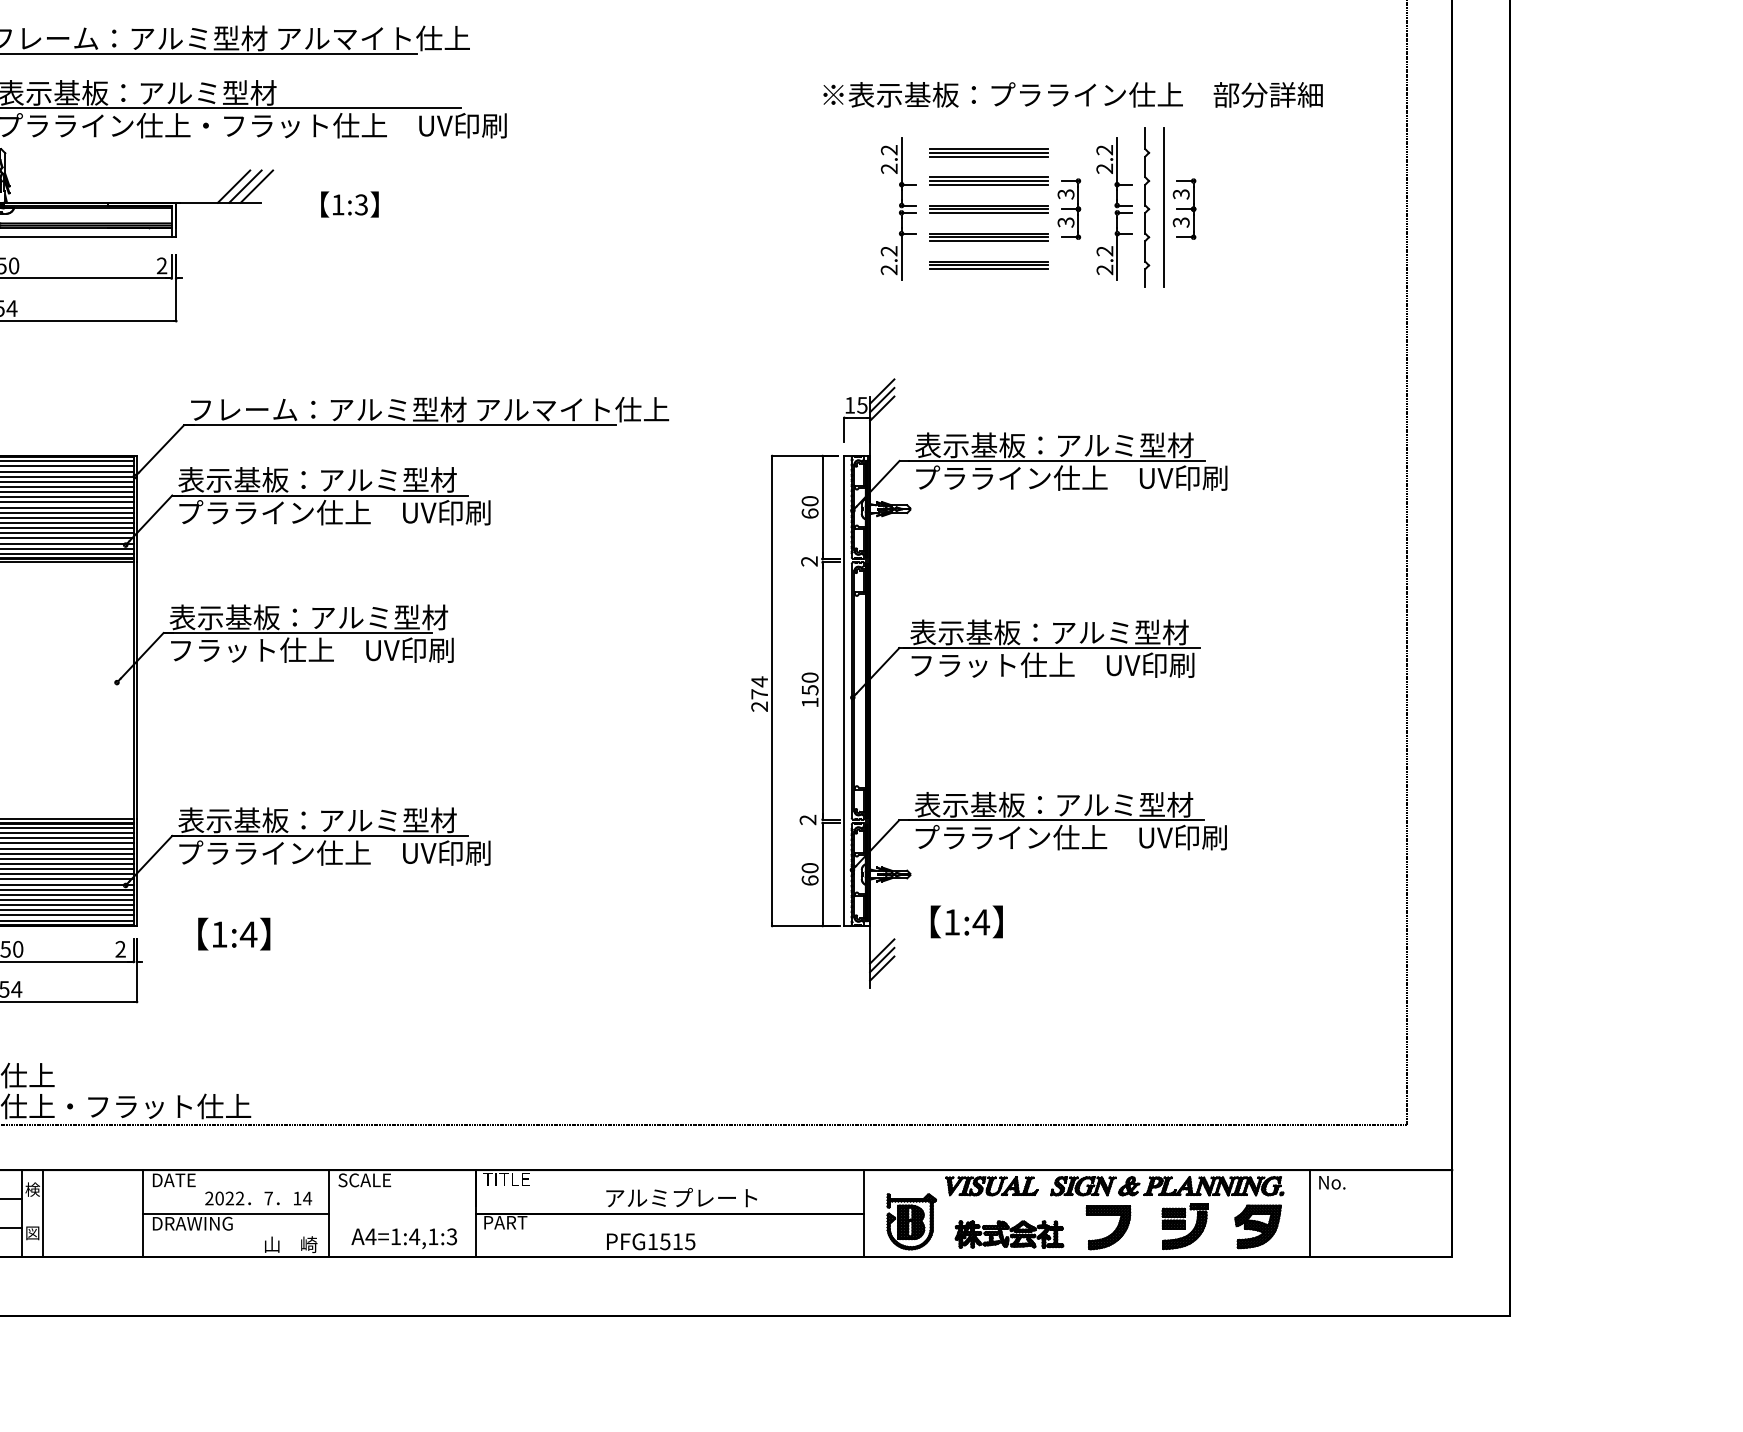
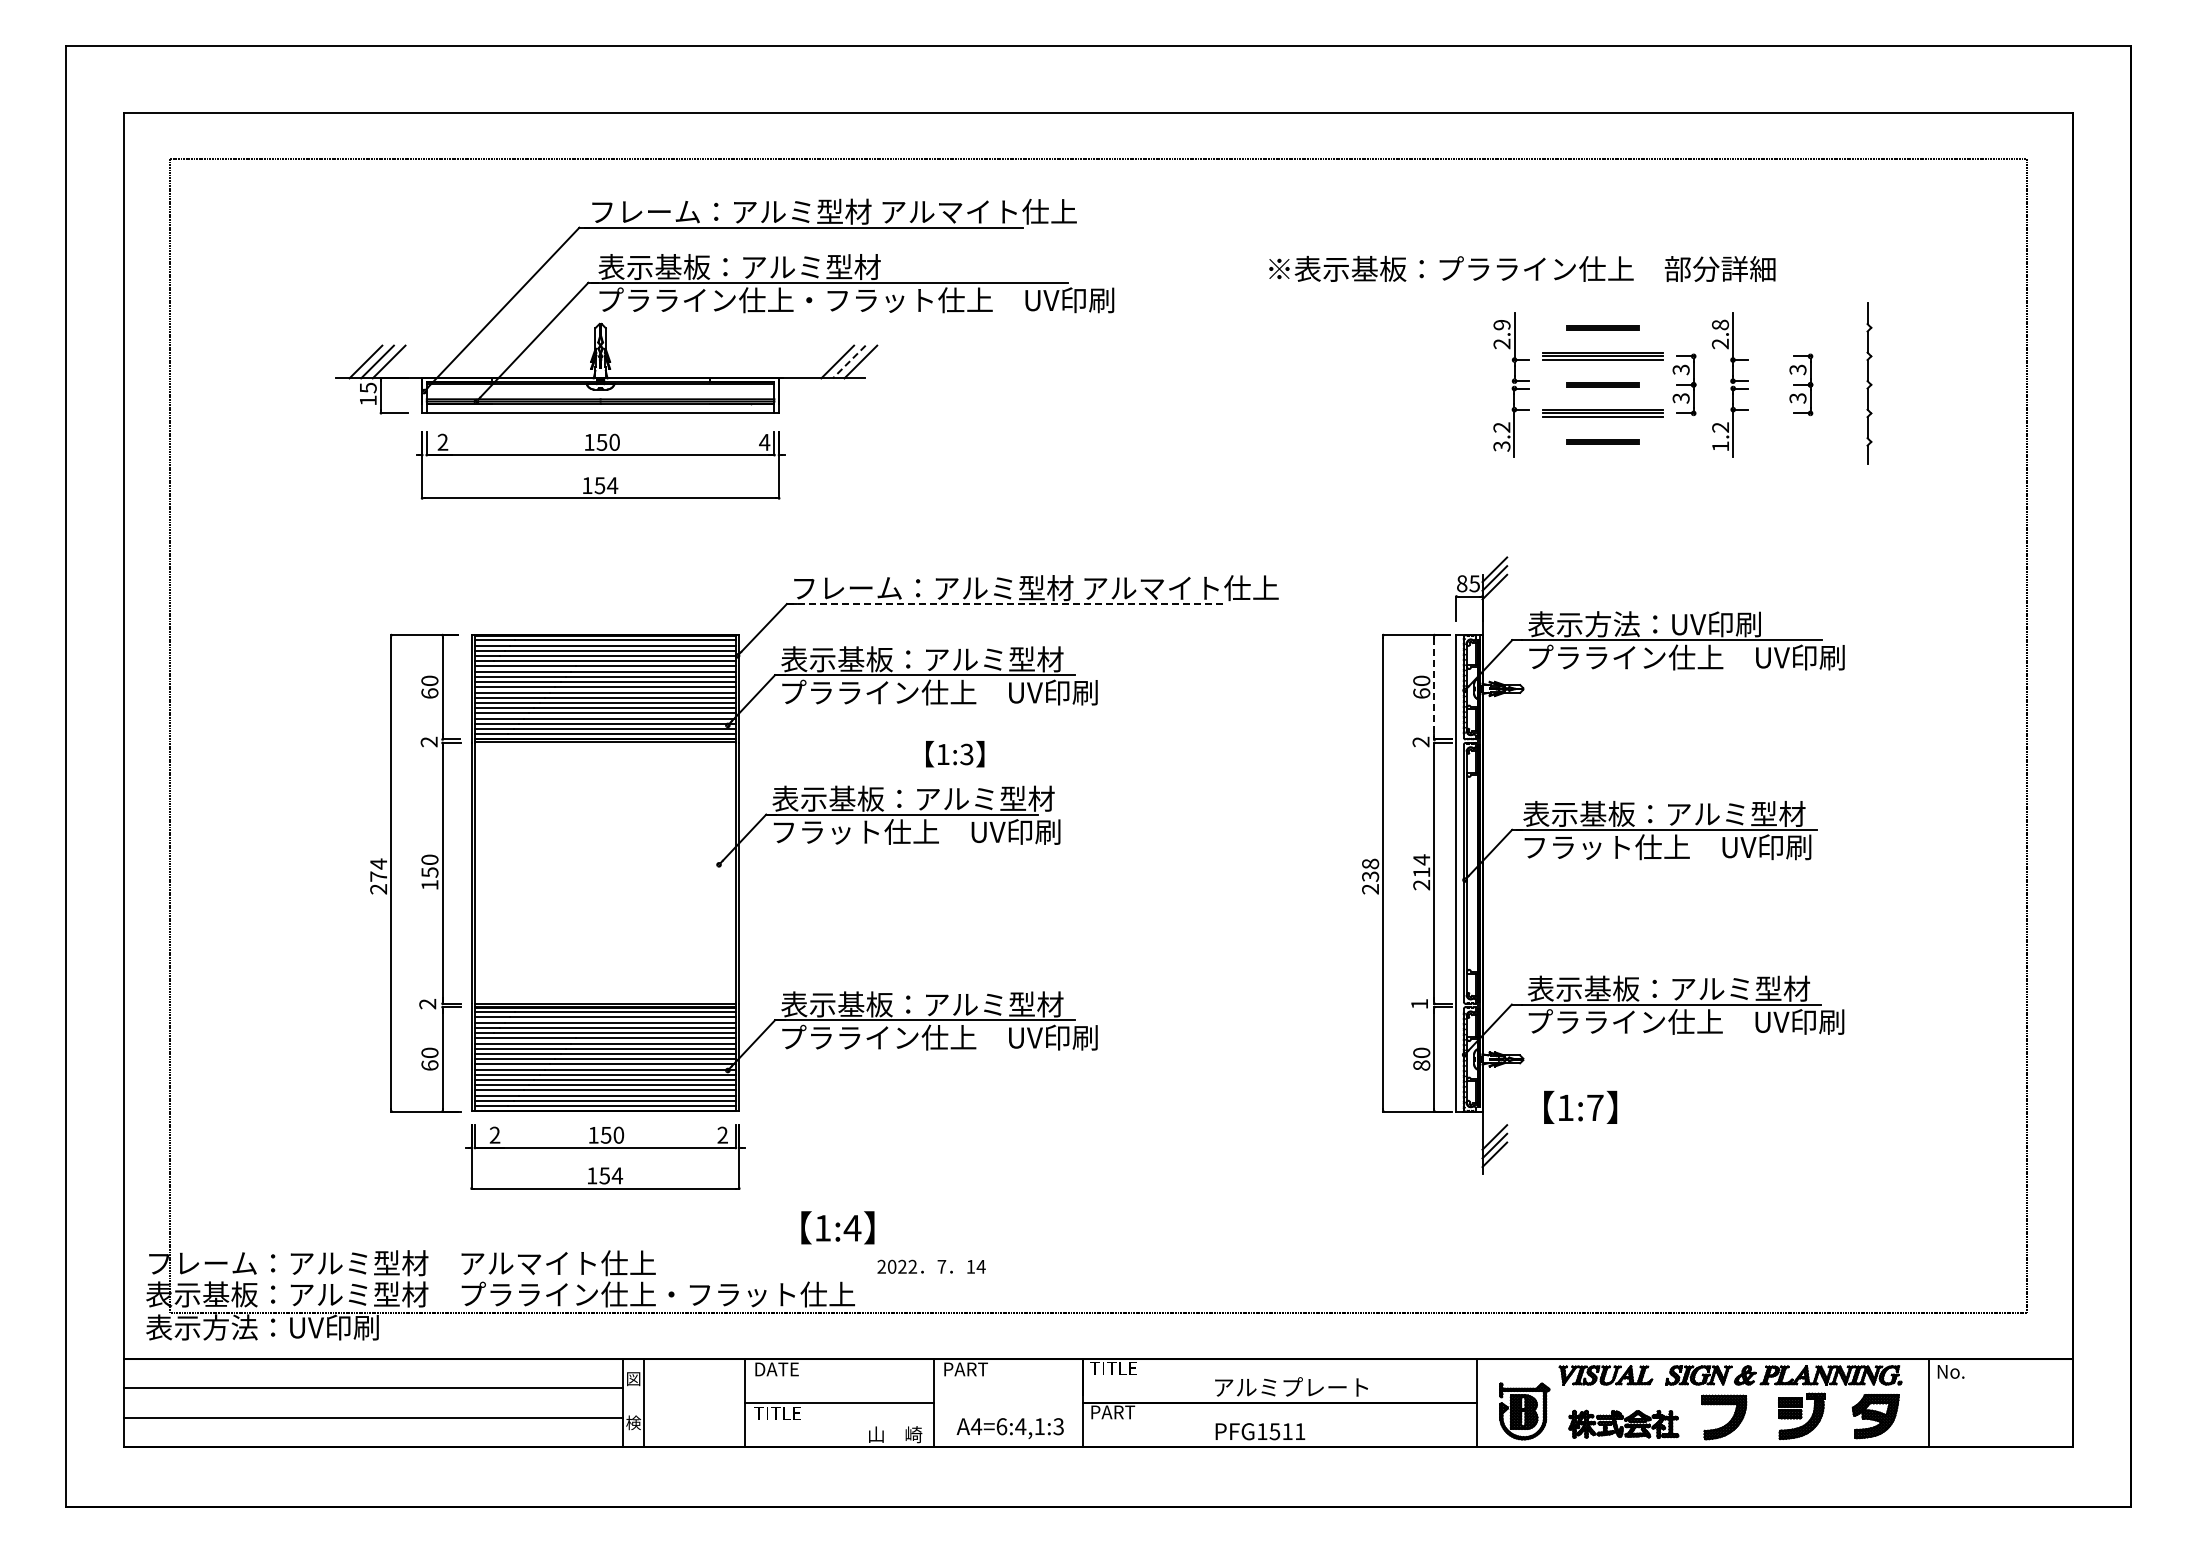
text: (1073, 94) -> (1522, 268), moved
text: (888, 149) -> (1501, 324), 2.2 -> 2.9
text: (1104, 149) -> (1720, 324), 2.2 -> 2.8
part: (988, 152) -> (1602, 327), size x0.6
line: (244, 187) -> (848, 362), solid -> dashed
text: (350, 204) -> (955, 754), moved
part: (1147, 207) -> (1869, 383), moved
line: (1164, 207) -> (1780, 383), removed
part: (988, 208) -> (1602, 384), size x0.6
text: (161, 265) -> (764, 441), 2 -> 4
part: (988, 265) -> (1602, 441), size x0.6
text: (888, 269) -> (1501, 446), 2.2 -> 3.2
text: (1104, 269) -> (1720, 446), 2.2 -> 1.2
text: (850, 405) -> (1462, 583), 15 -> 85
line: (399, 425) -> (1005, 604), solid -> dashed
text: (1082, 445) -> (1697, 624), 表示基板：アルミ型材 -> 表示方法：UV印刷
line: (822, 507) -> (1434, 687), solid -> dashed
text: (759, 687) -> (1370, 869), 274 -> 238
text: (809, 690) -> (1421, 872), 150 -> 214
text: (807, 820) -> (1419, 1004), 2 -> 1
text: (809, 880) -> (1421, 1065), 60 -> 80
text: (981, 921) -> (1595, 1107), 1:4 -> 1:7
text: (233, 933) -> (837, 1227), moved
text: (364, 1180) -> (969, 1369), SCALE -> PART
text: (32, 1189) -> (633, 1378), 検 -> 図
text: (258, 1198) -> (931, 1266), moved
text: (192, 1223) -> (795, 1413), DRAWING -> TITLE
text: (32, 1232) -> (633, 1422), 図 -> 検
text: (395, 1236) -> (1001, 1426), A4=1:4,1:3 -> A4=6:4,1:3
text: (689, 1241) -> (1299, 1431), PFG1515 -> PFG1511

